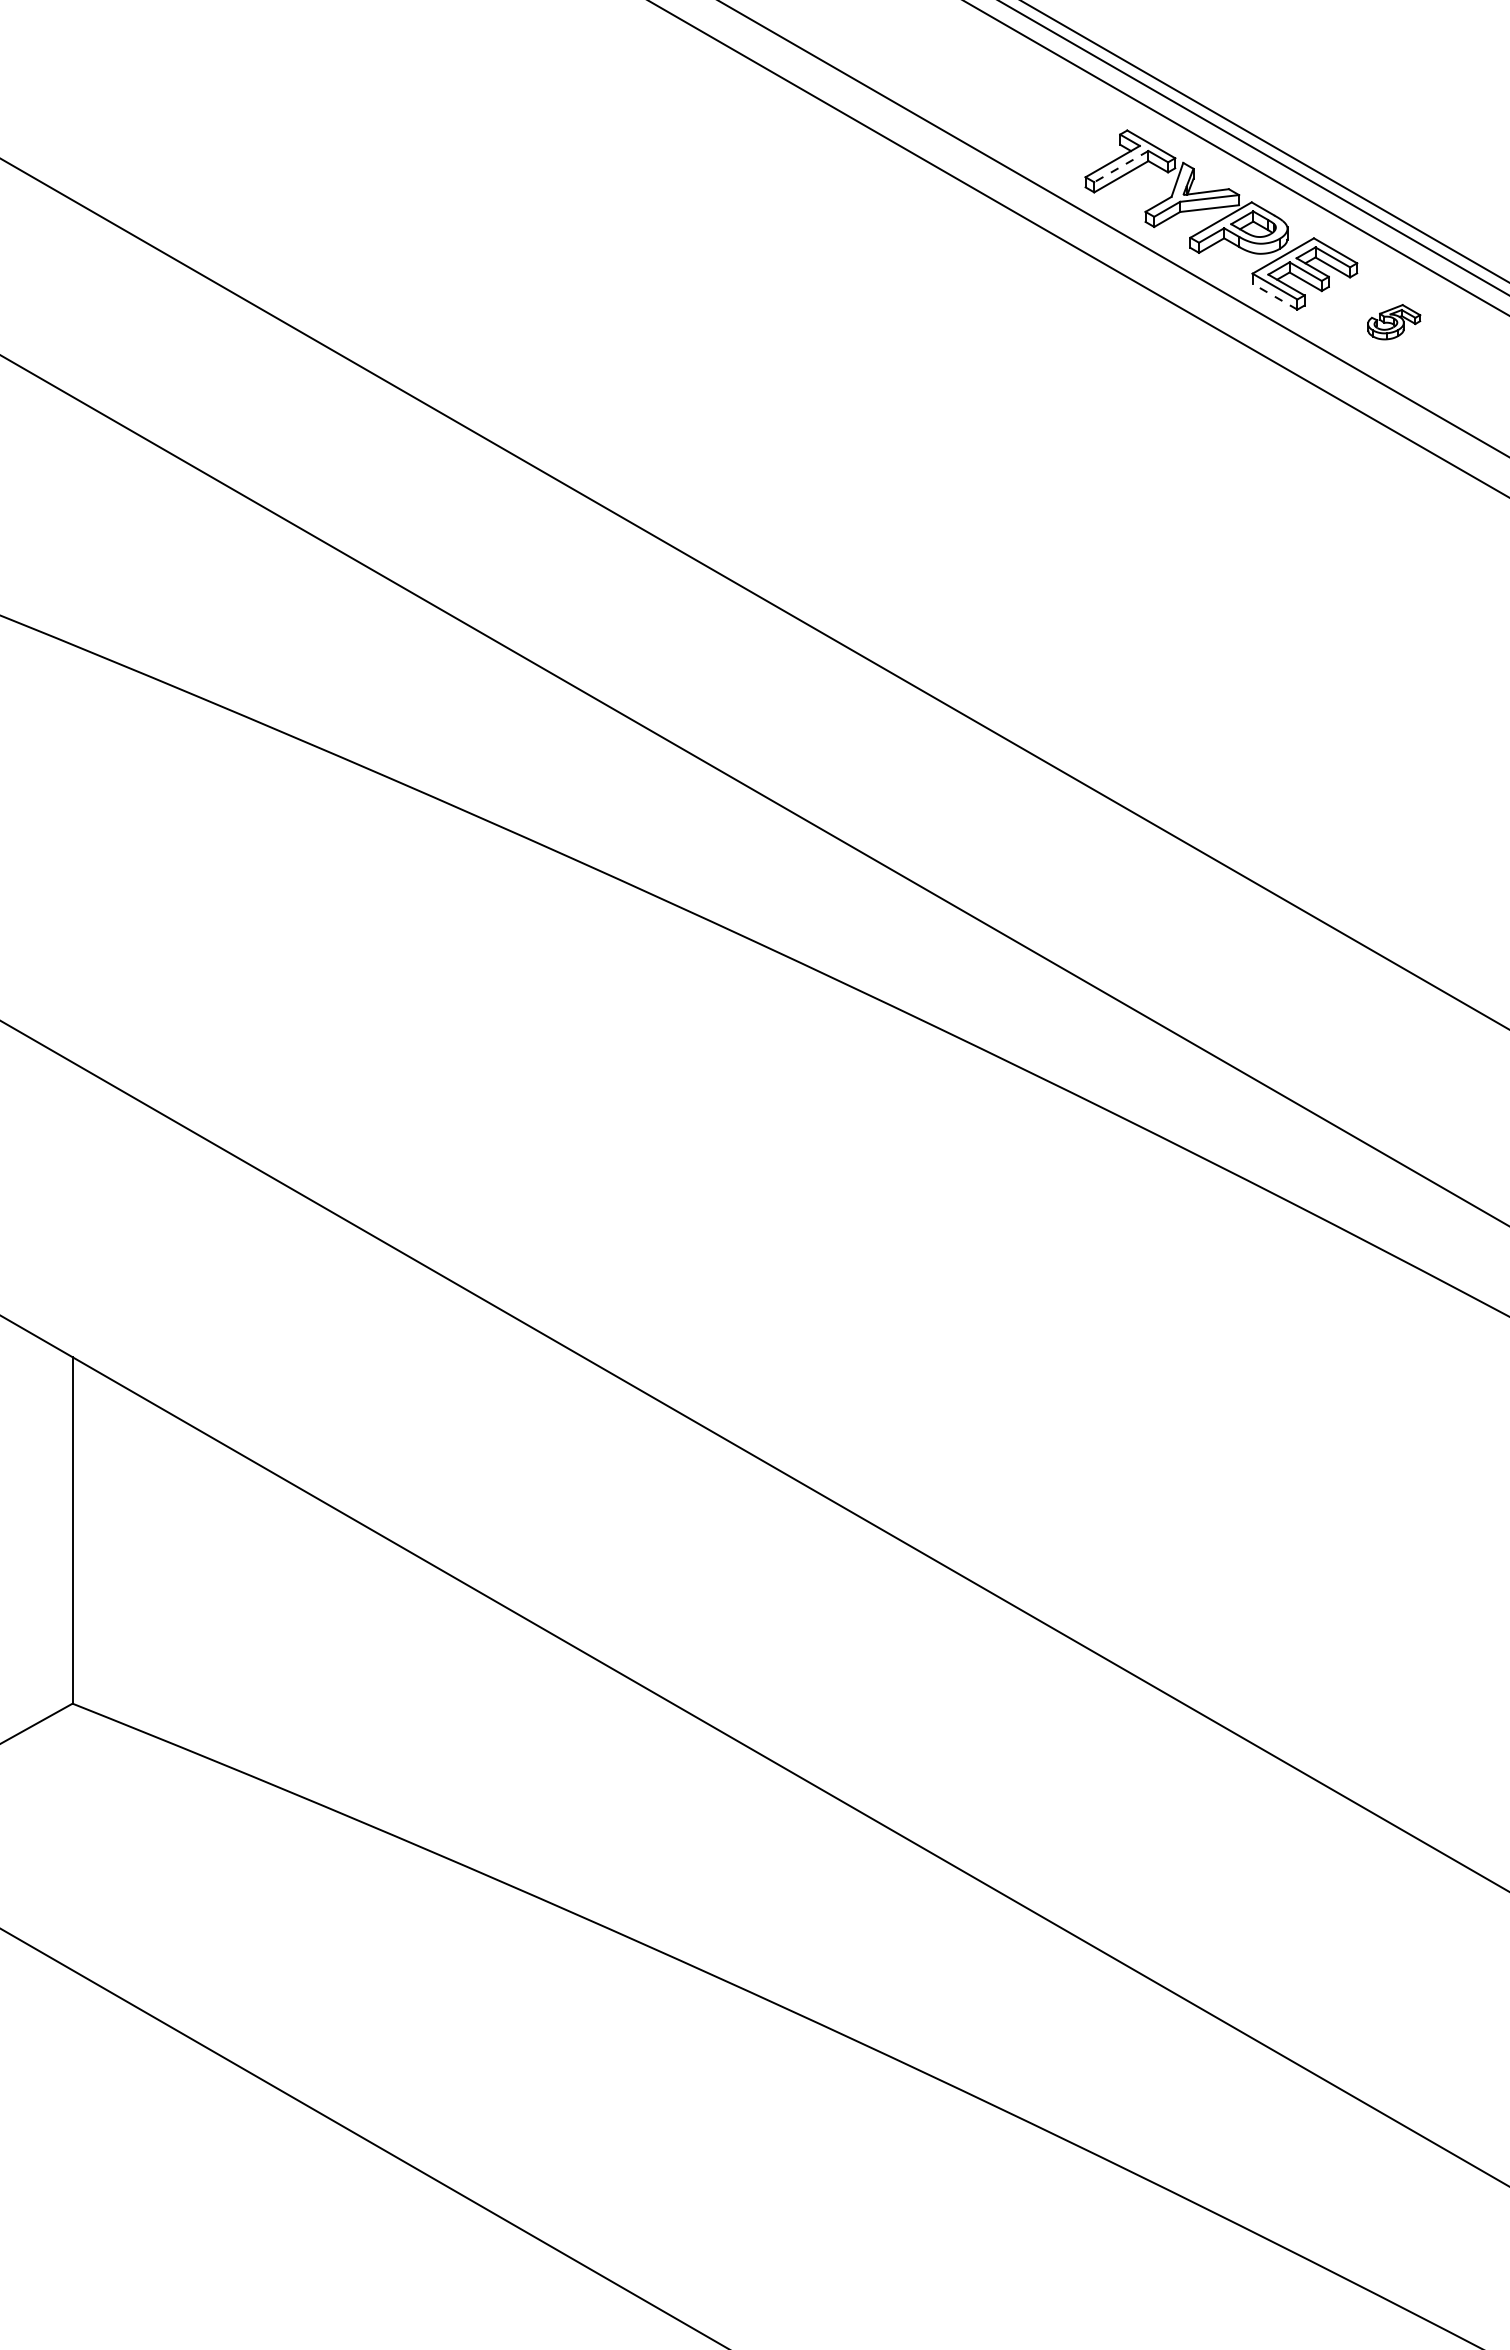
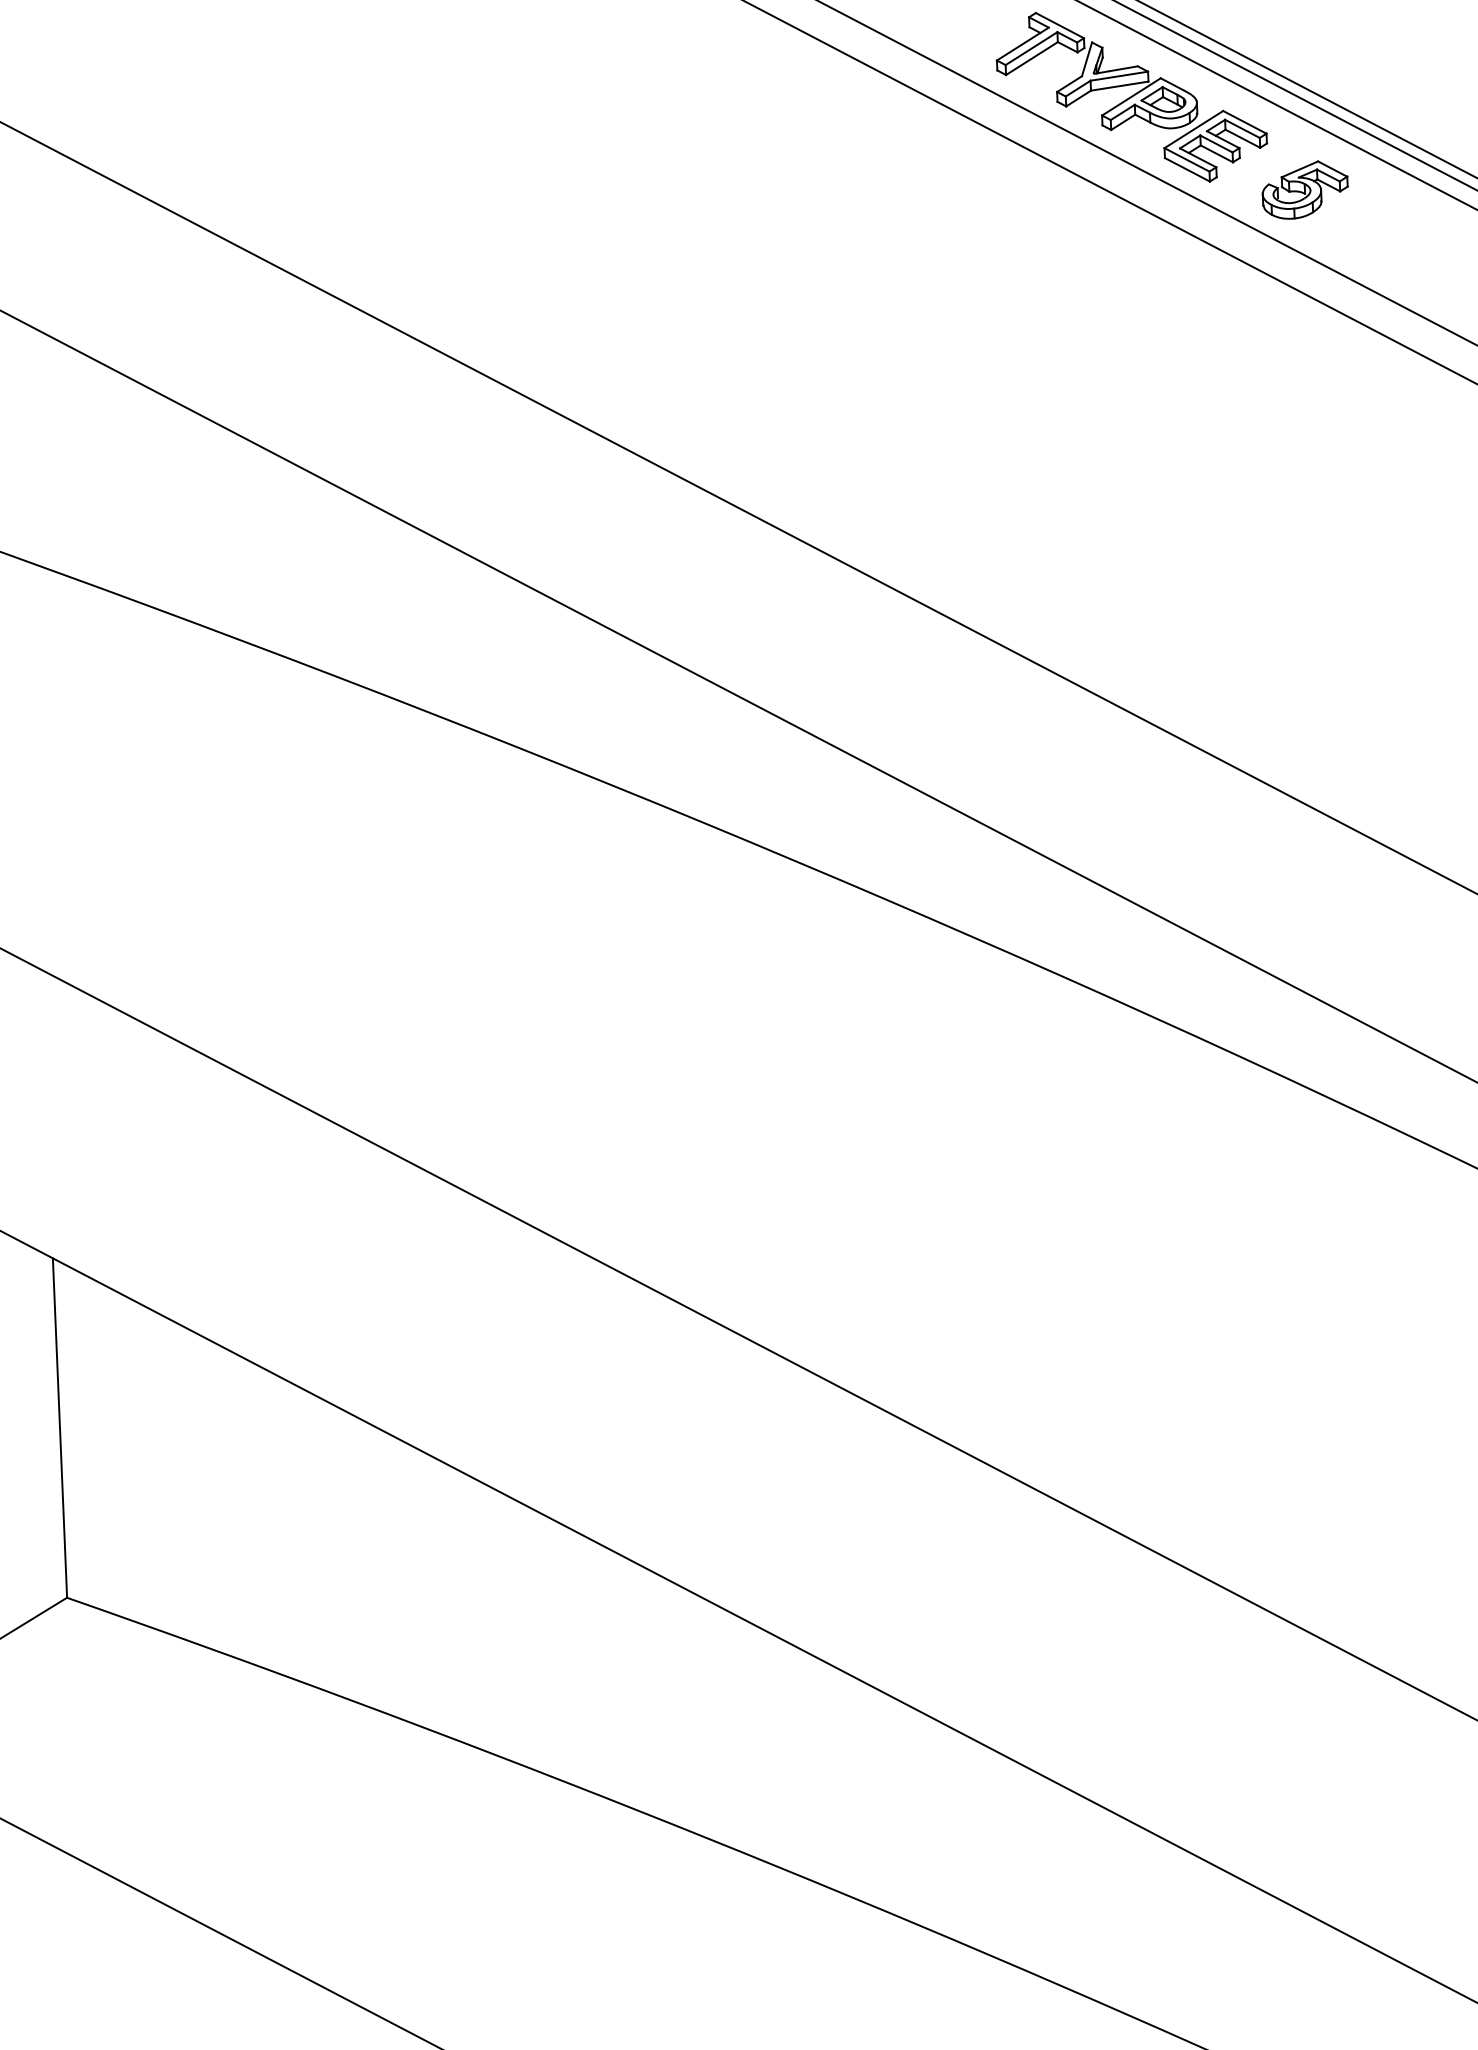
line: (1120, 166) -> (1030, 48), dashed -> solid
line: (1275, 296) -> (1187, 169), dashed -> solid
part: (1393, 321) -> (1304, 189), size x1.67

